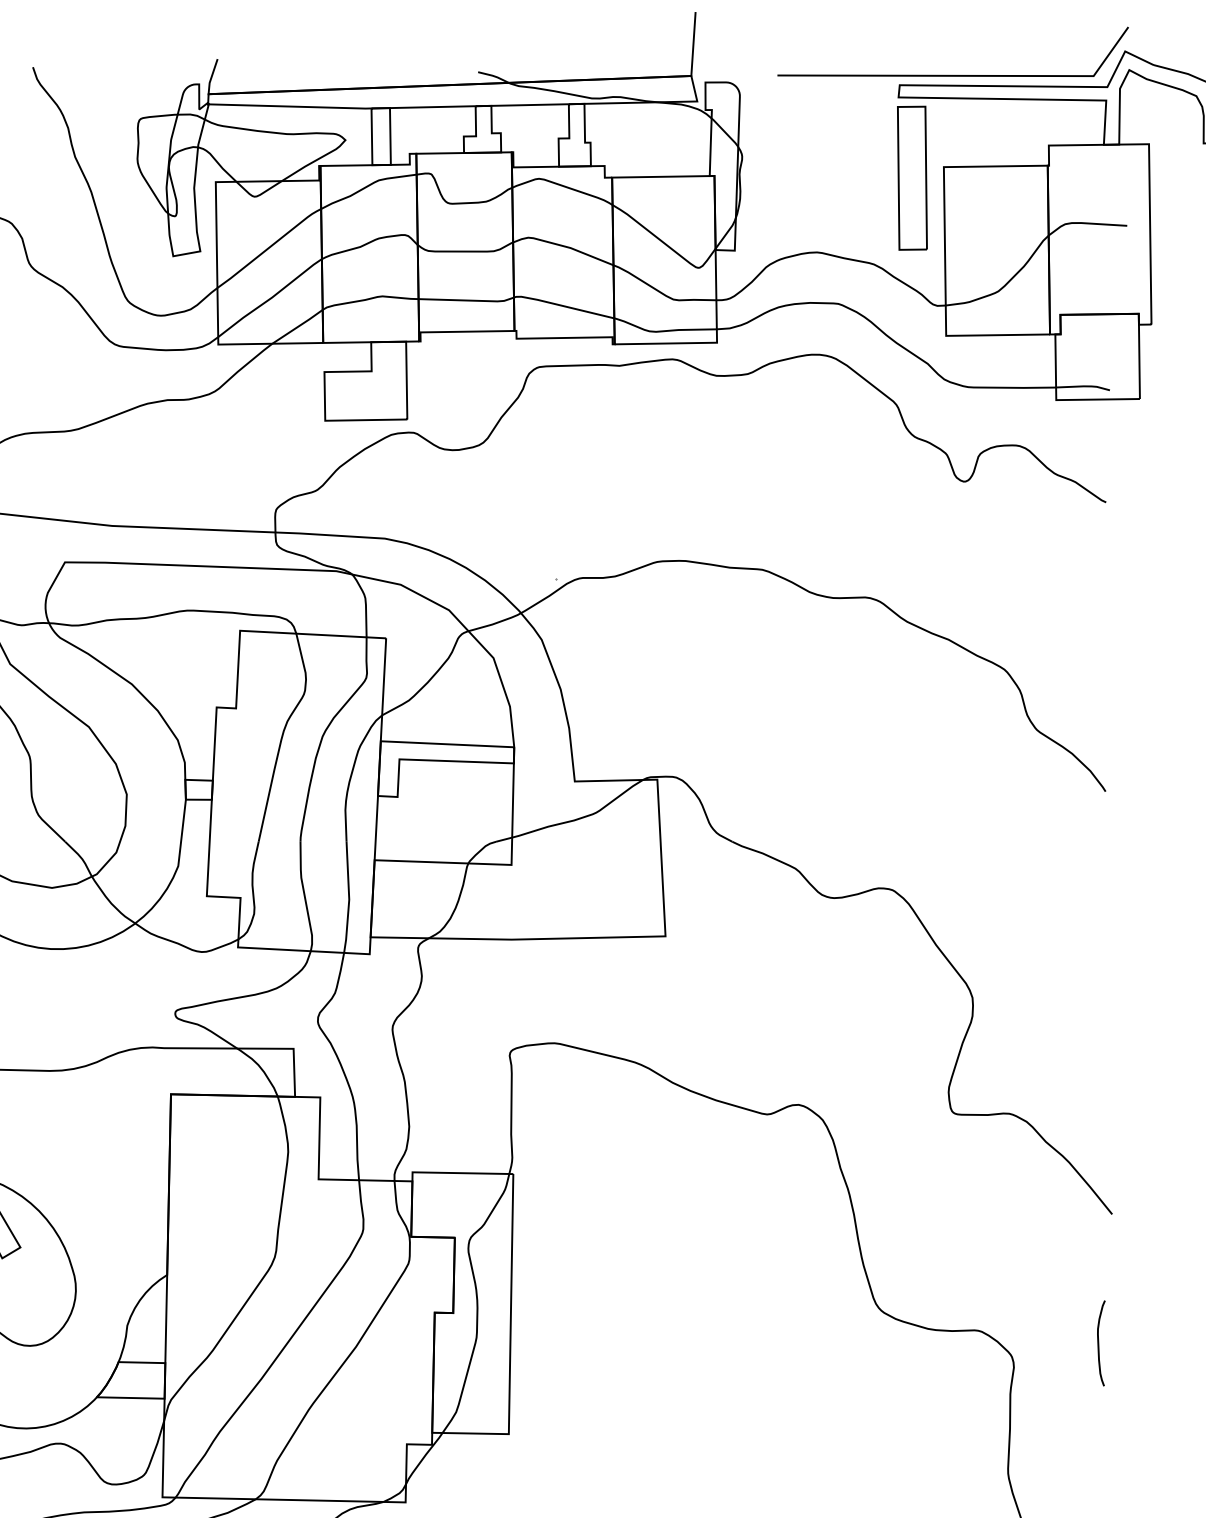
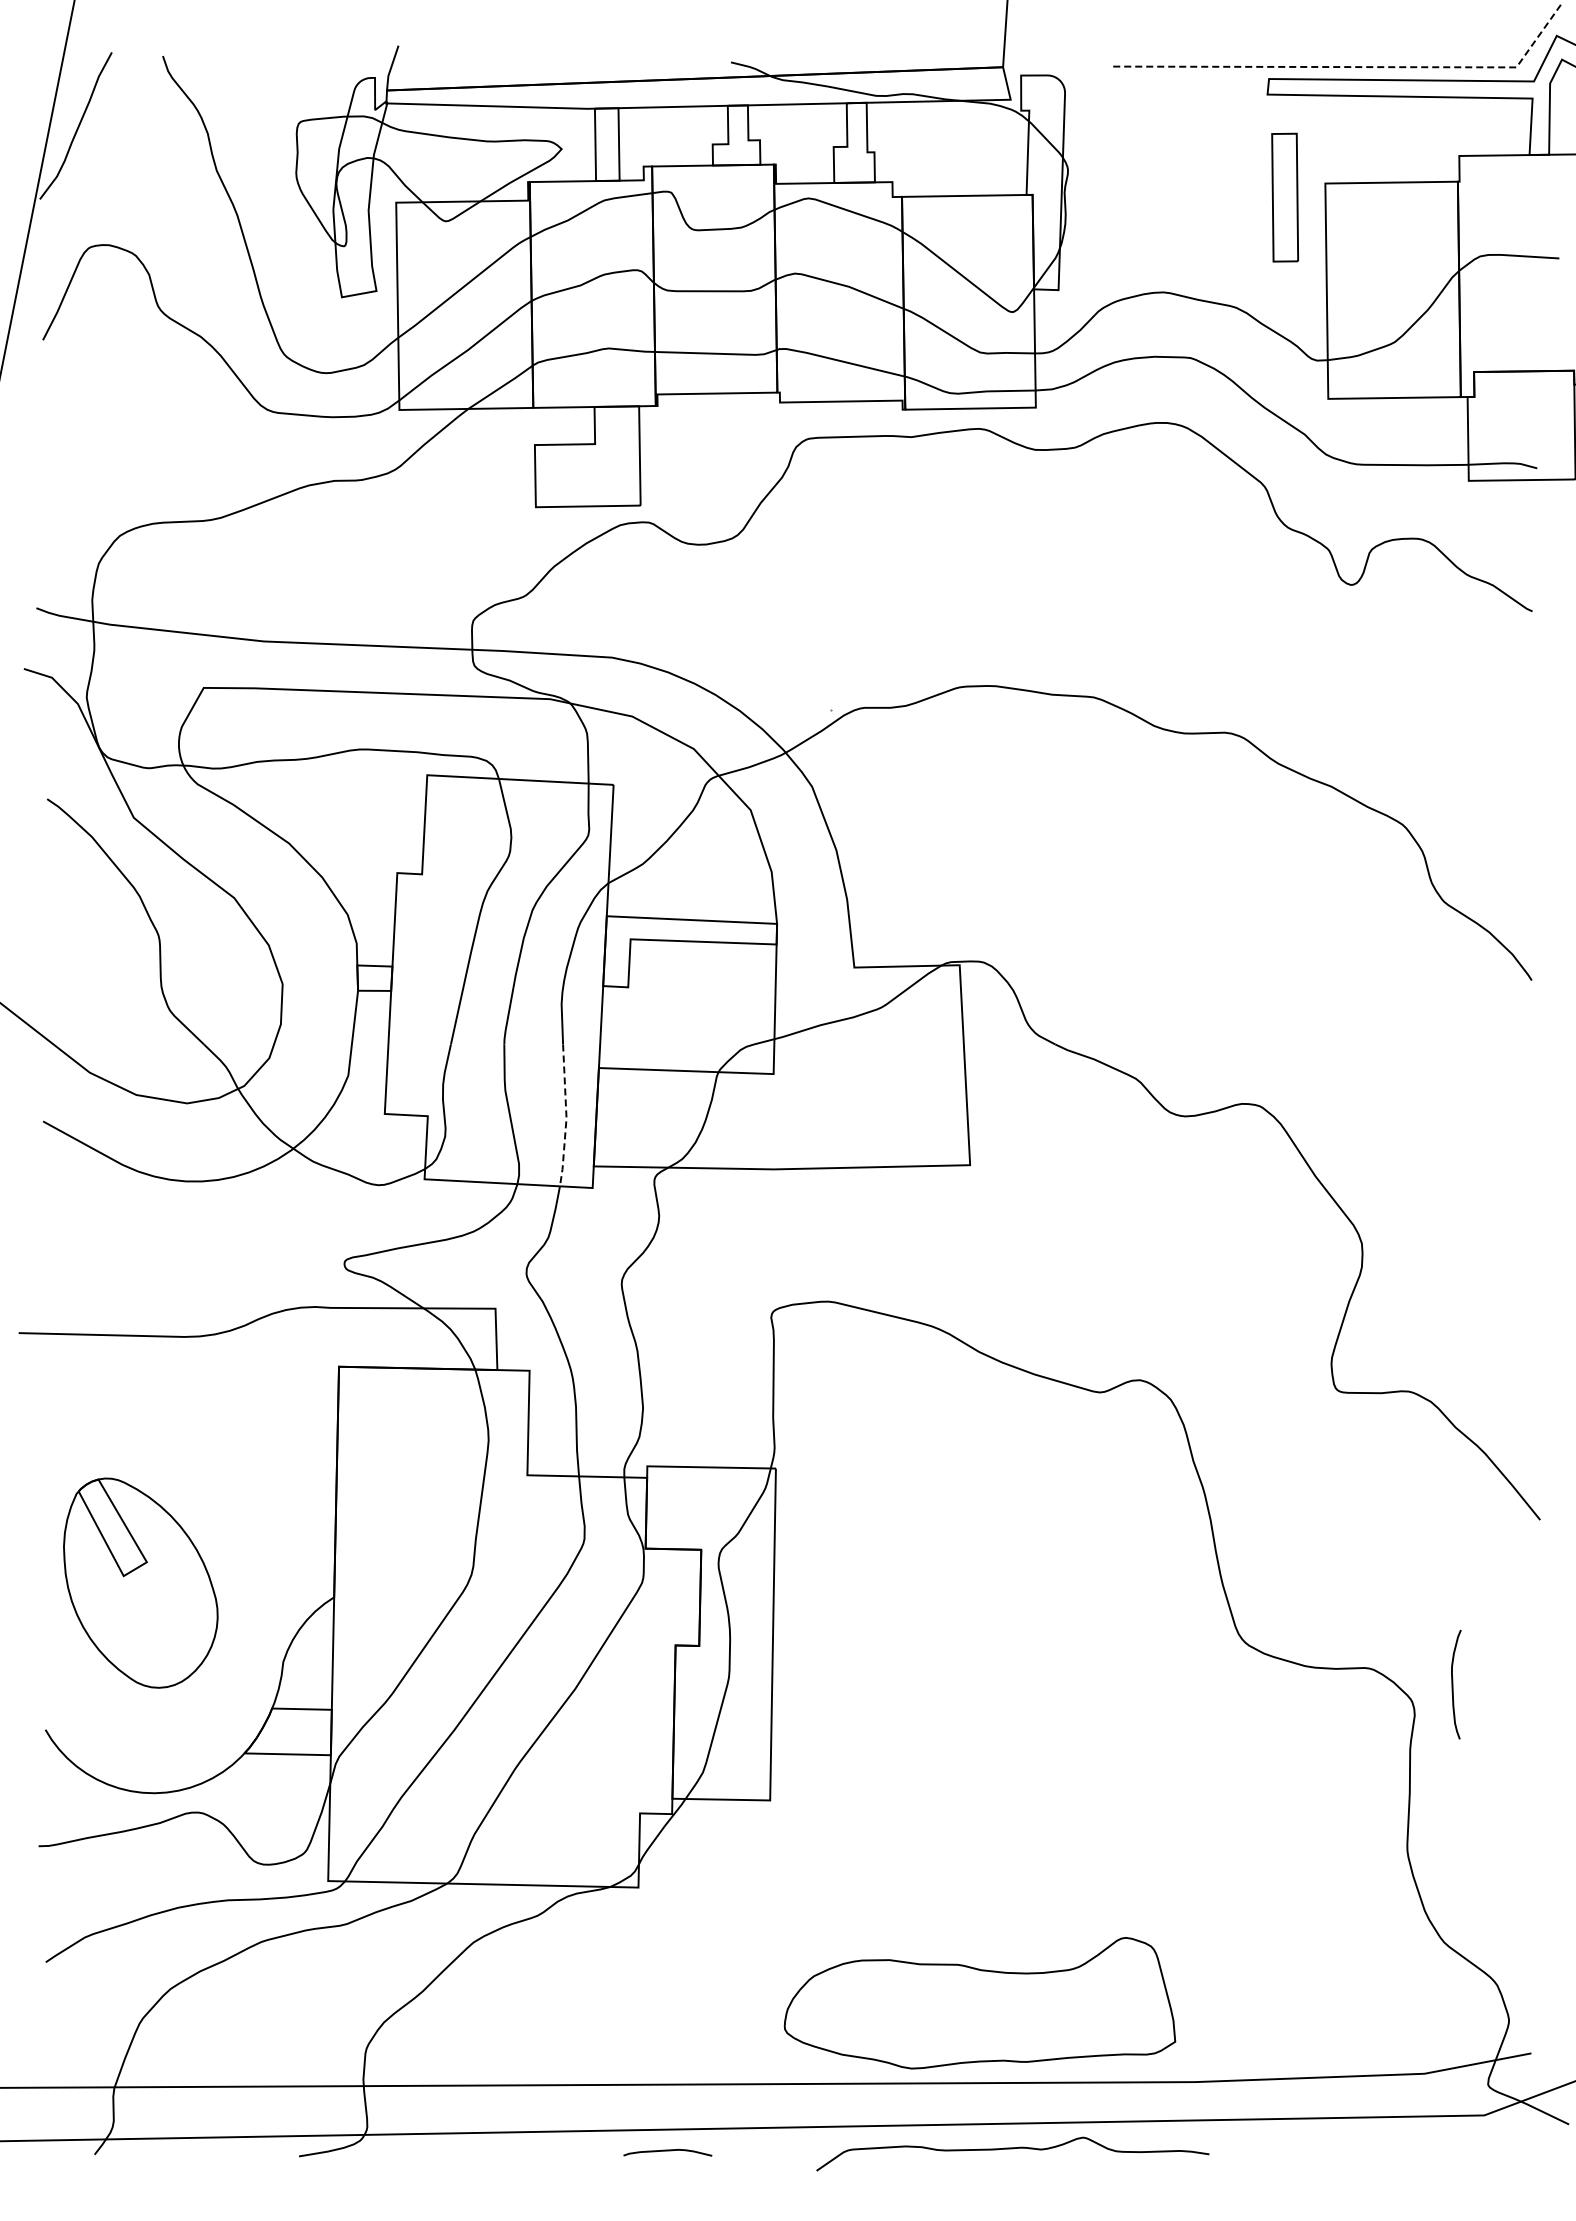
line: (965, 76) -> (1353, 67), solid -> dashed
part: (911, 178) -> (1284, 197), size x0.7
line: (349, 898) -> (566, 1116), solid -> dashed
curve: (1099, 1343) -> (1453, 1684), moved

